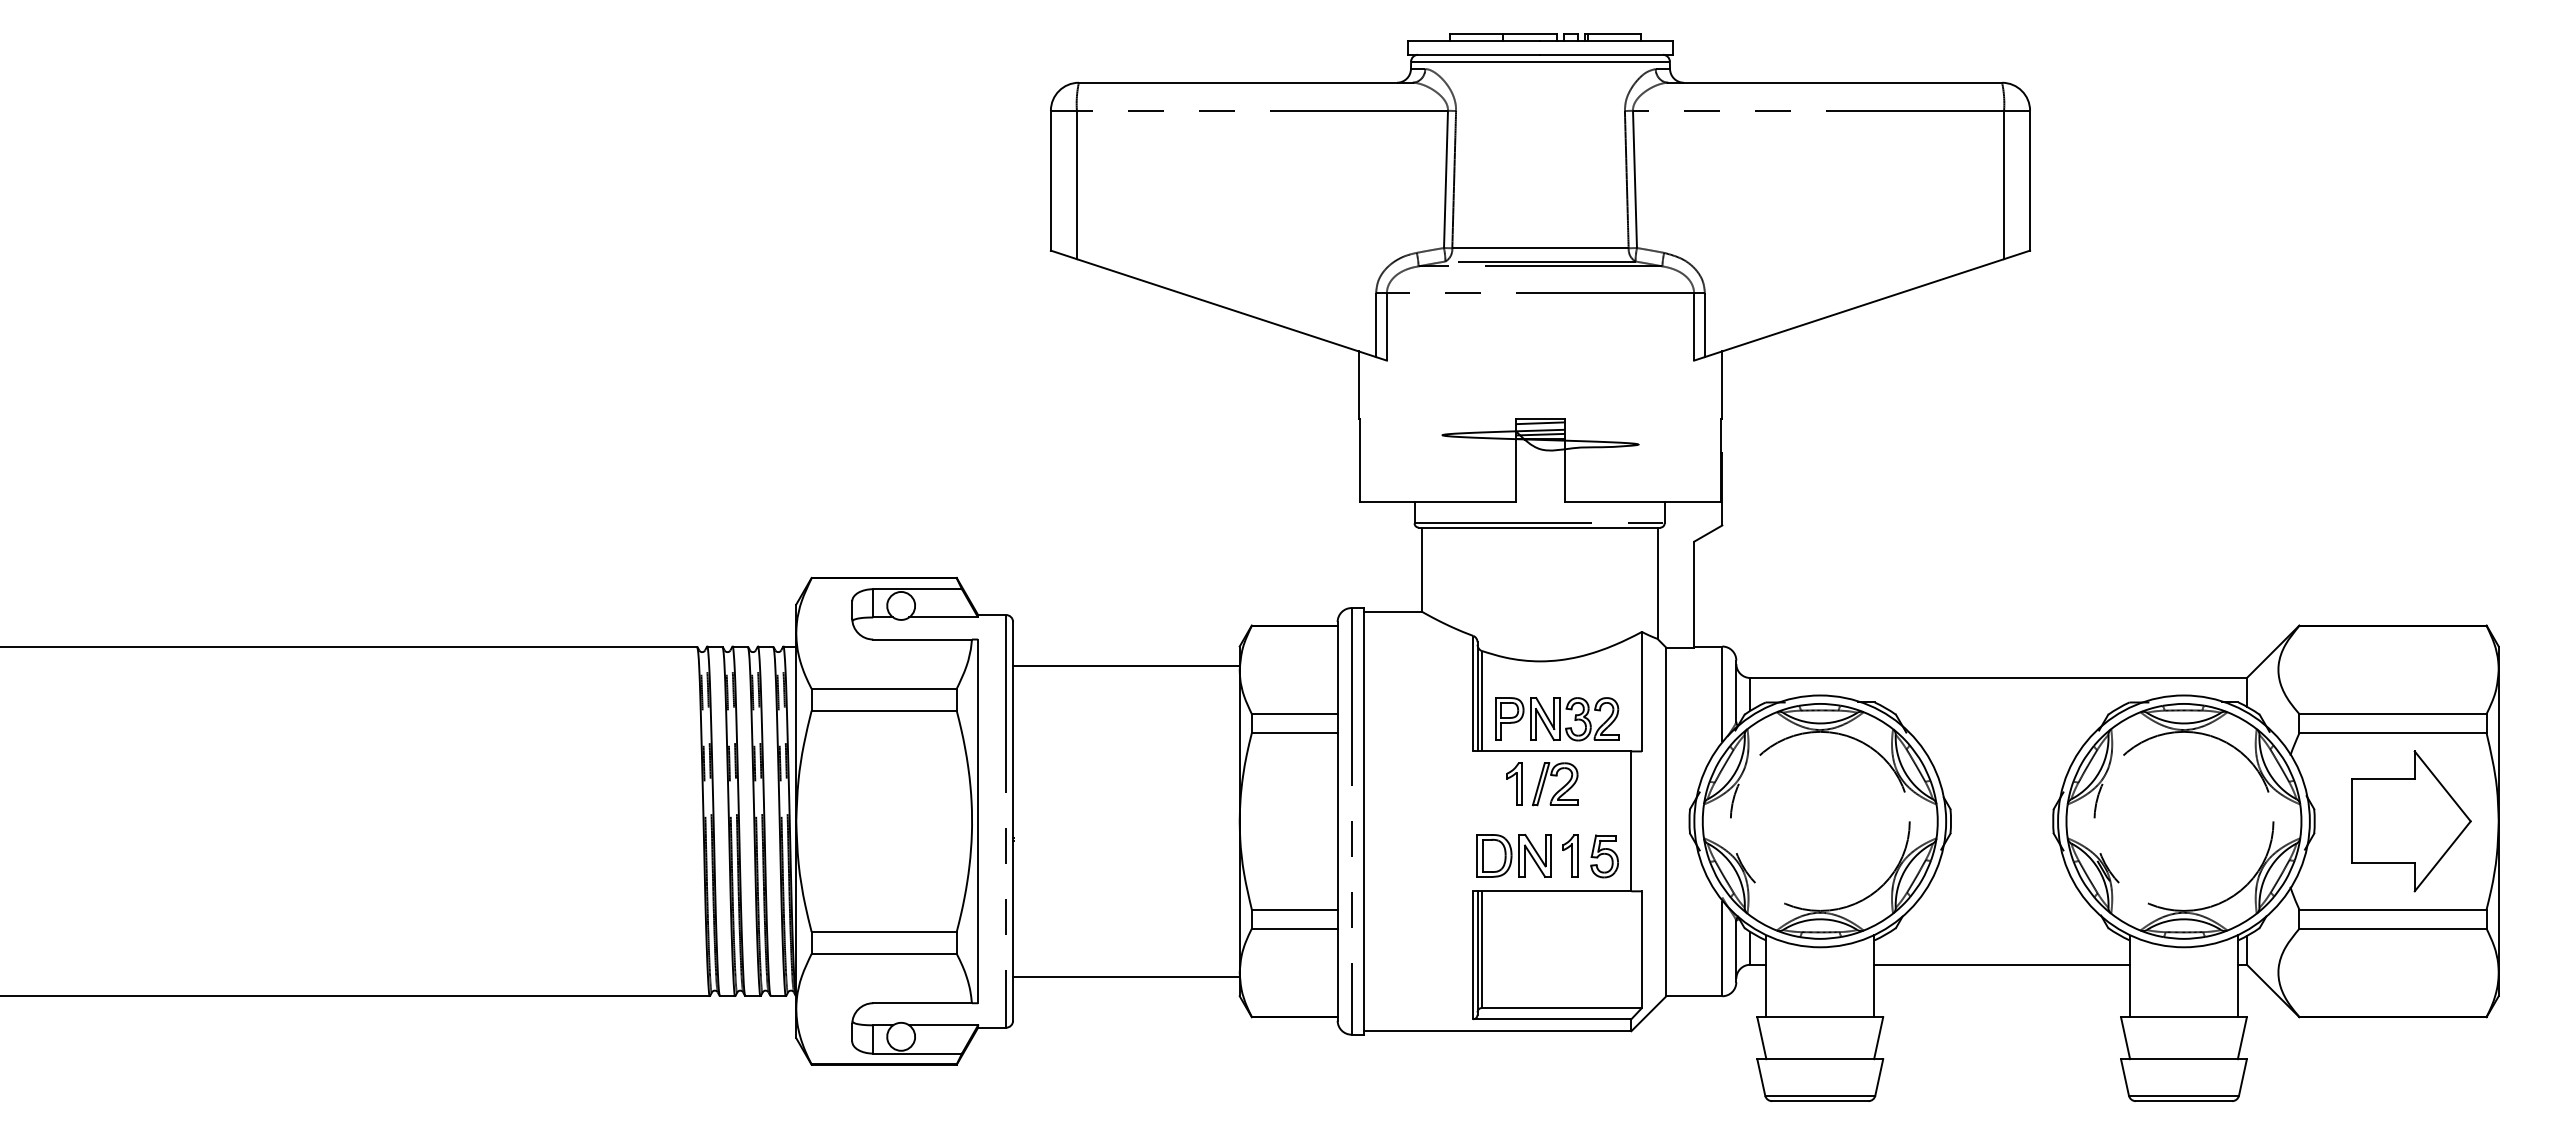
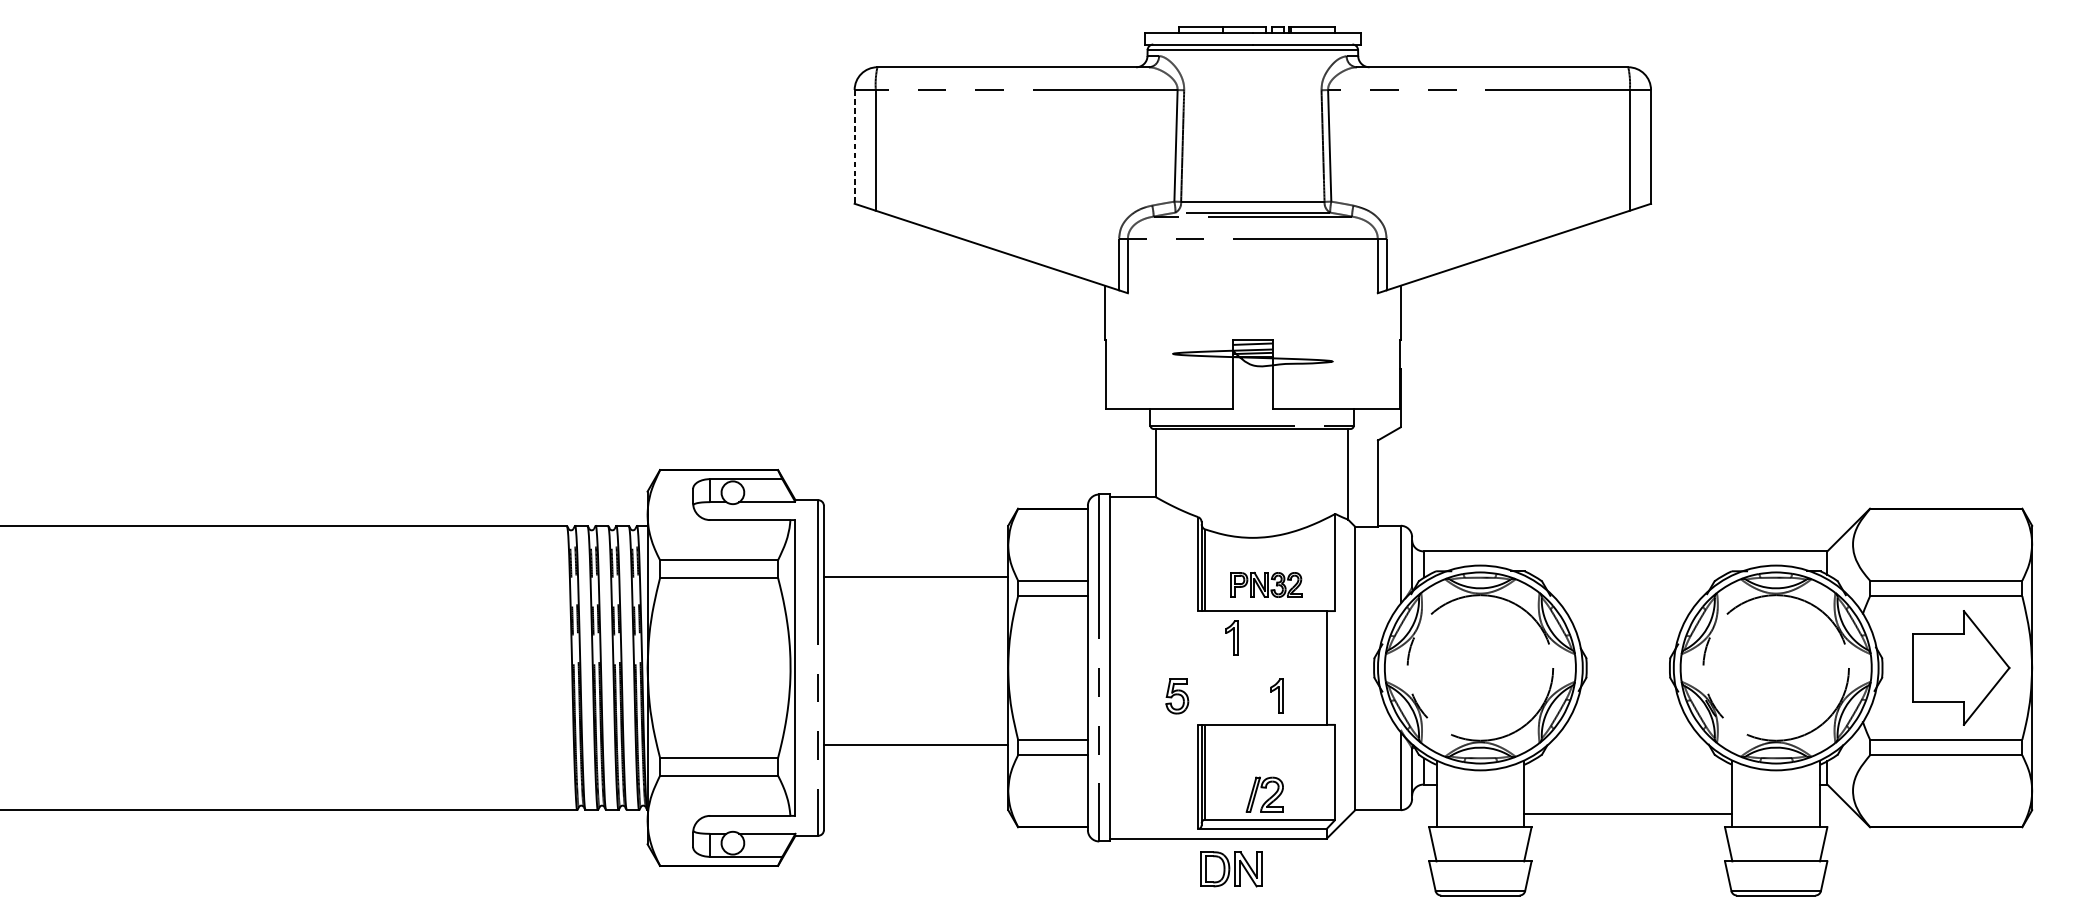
line: (1050, 180) -> (854, 146), solid -> dashed
line: (1126, 666) -> (916, 576), moved
part: (1557, 719) -> (1266, 585), size x0.7
part: (1560, 788) -> (1269, 798), moved
part: (1513, 855) -> (1230, 868), moved
part: (1604, 856) -> (1177, 696), moved
line: (2002, 964) -> (1628, 813), moved
line: (1126, 976) -> (916, 745), moved

